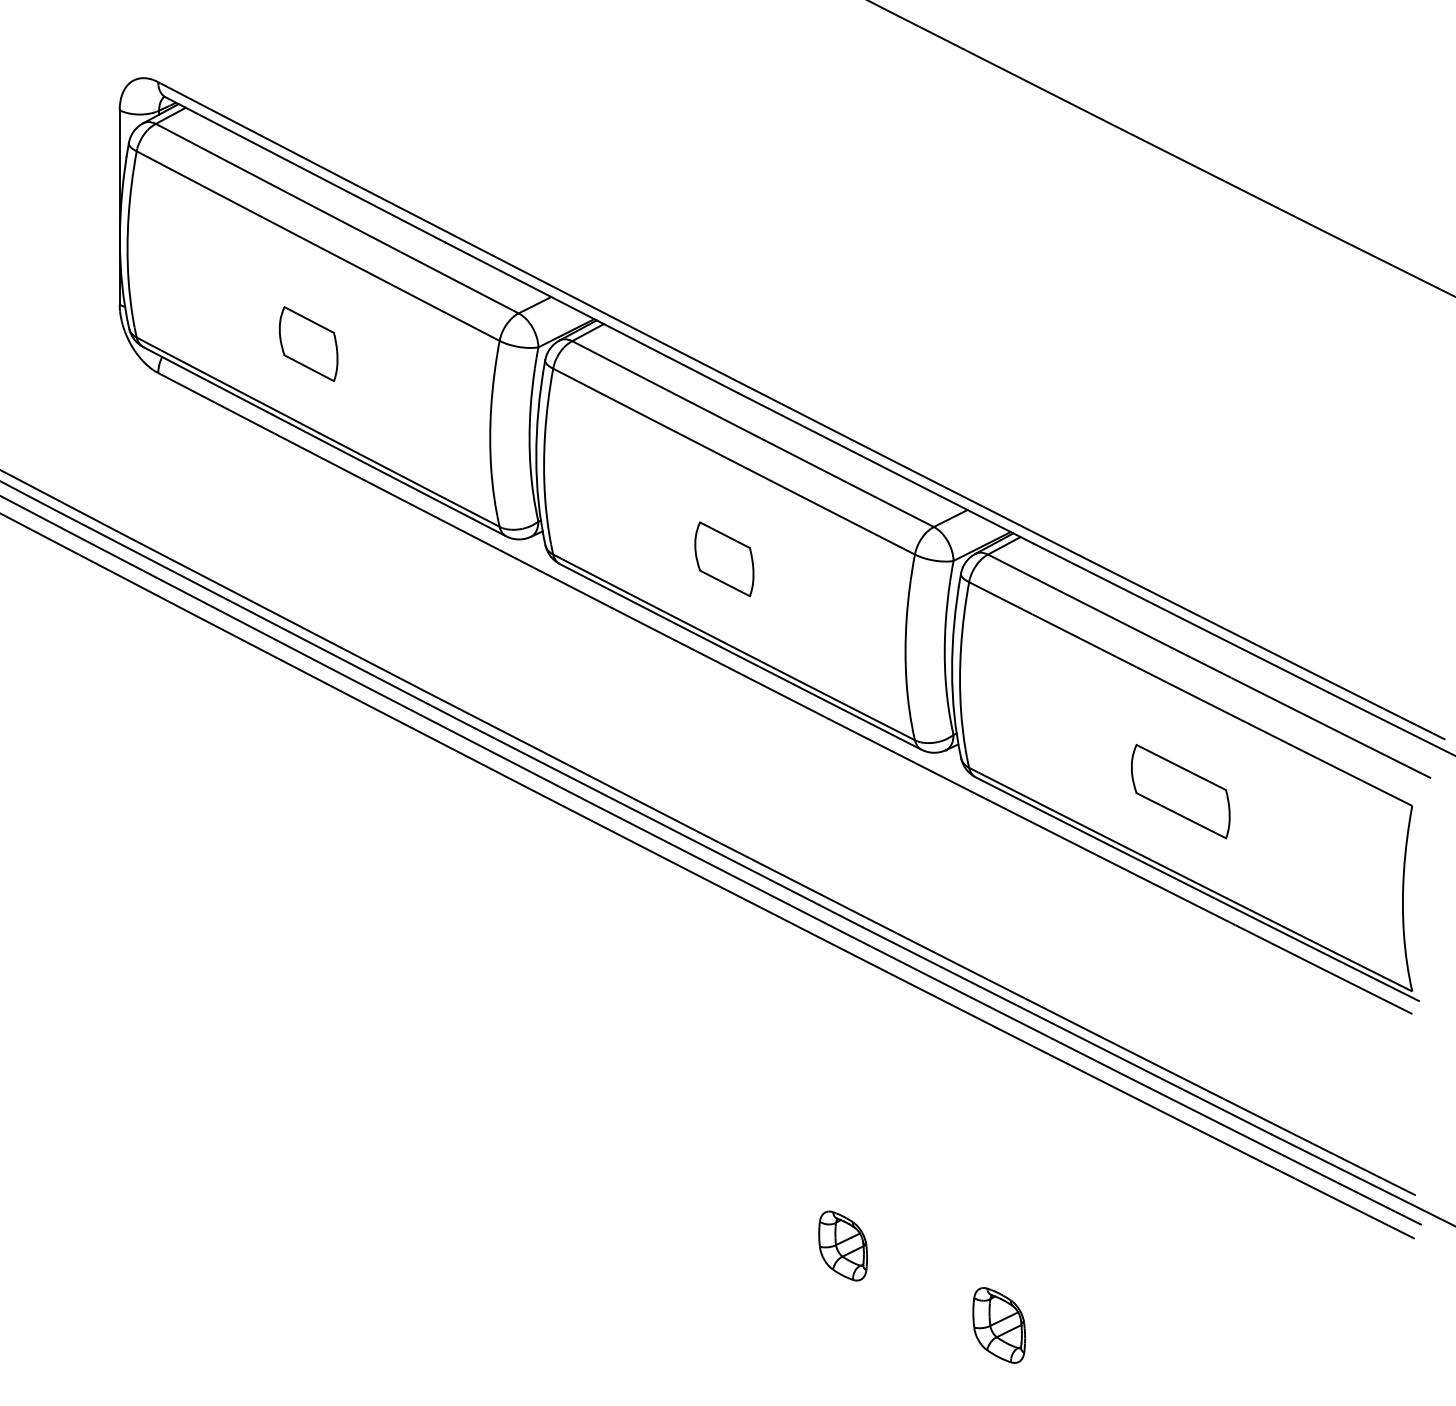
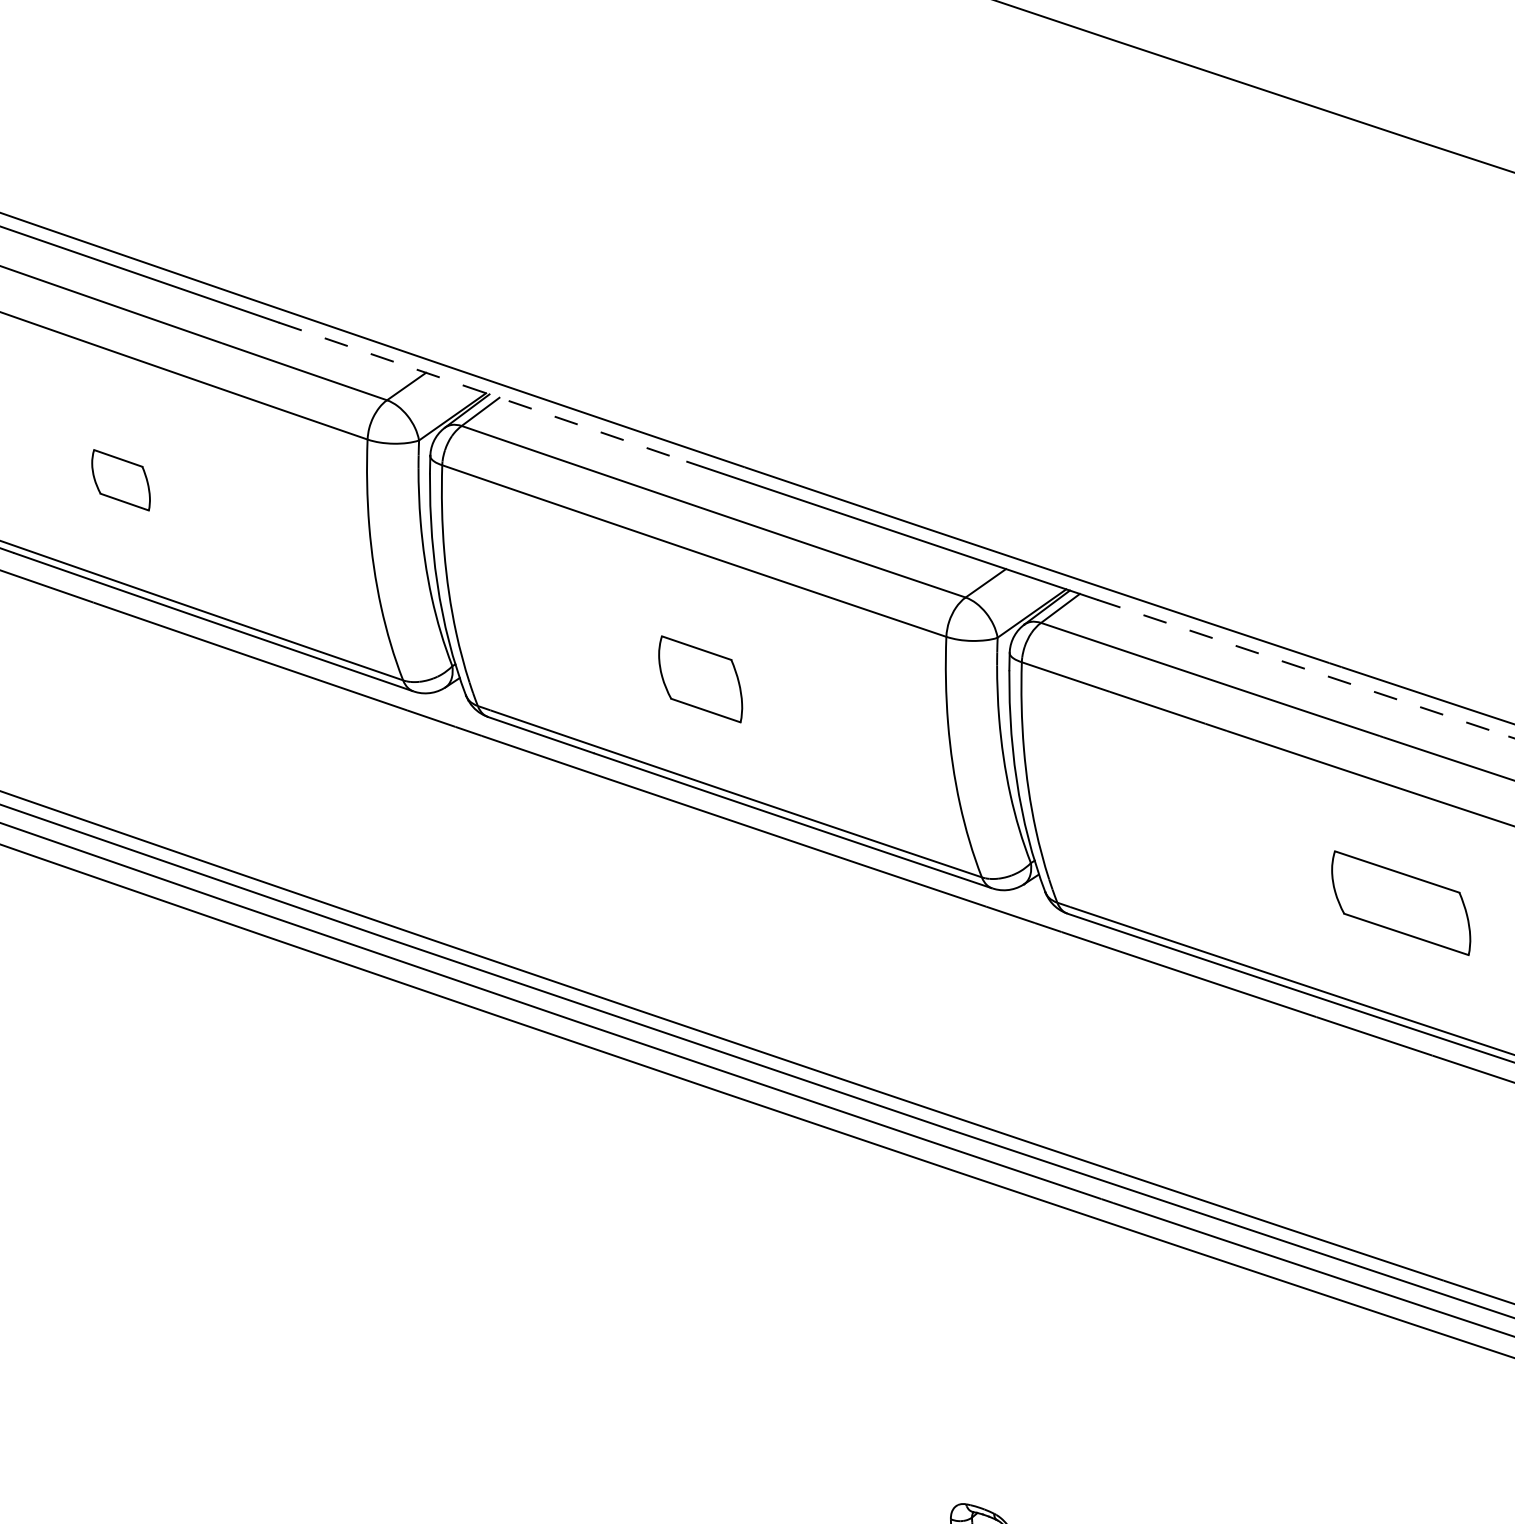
line: (592, 318) -> (483, 392), solid -> dashed
part: (308, 344) -> (120, 480), size x0.7
line: (1181, 618) -> (1303, 668), solid -> dashed
part: (1180, 791) -> (1400, 903), moved

